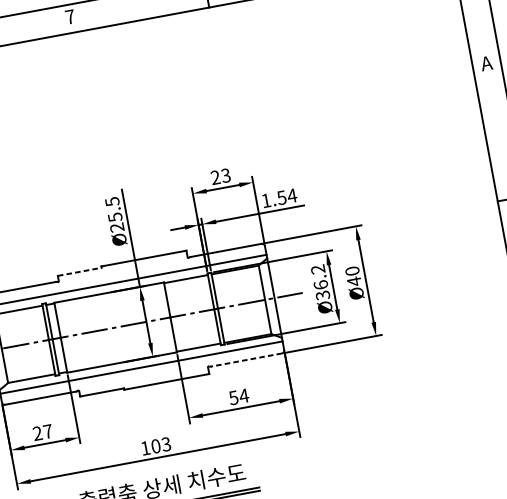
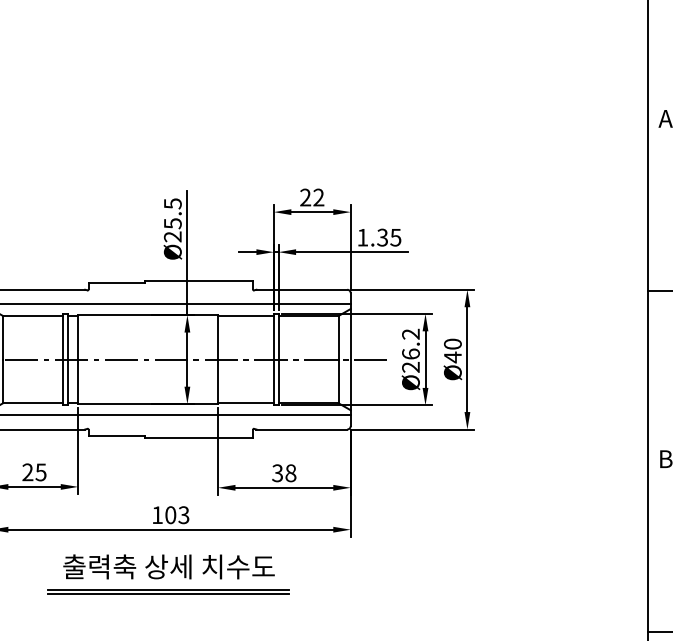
text: (225, 175) -> (318, 197), 23 -> 22
text: (287, 196) -> (389, 237), 1.54 -> 1.35
line: (79, 271) -> (116, 282), dashed -> solid
text: (322, 295) -> (410, 367), Ø36.2 -> Ø26.2
line: (246, 360) -> (301, 429), dashed -> solid
text: (239, 397) -> (284, 473), 54 -> 38
text: (47, 431) -> (40, 472), 27 -> 25

